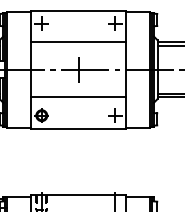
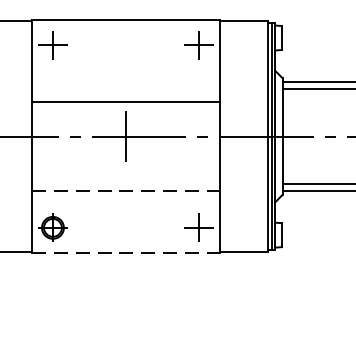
line: (78, 42) -> (125, 102), moved
line: (79, 97) -> (127, 191), solid -> dashed
line: (79, 128) -> (127, 253), solid -> dashed

